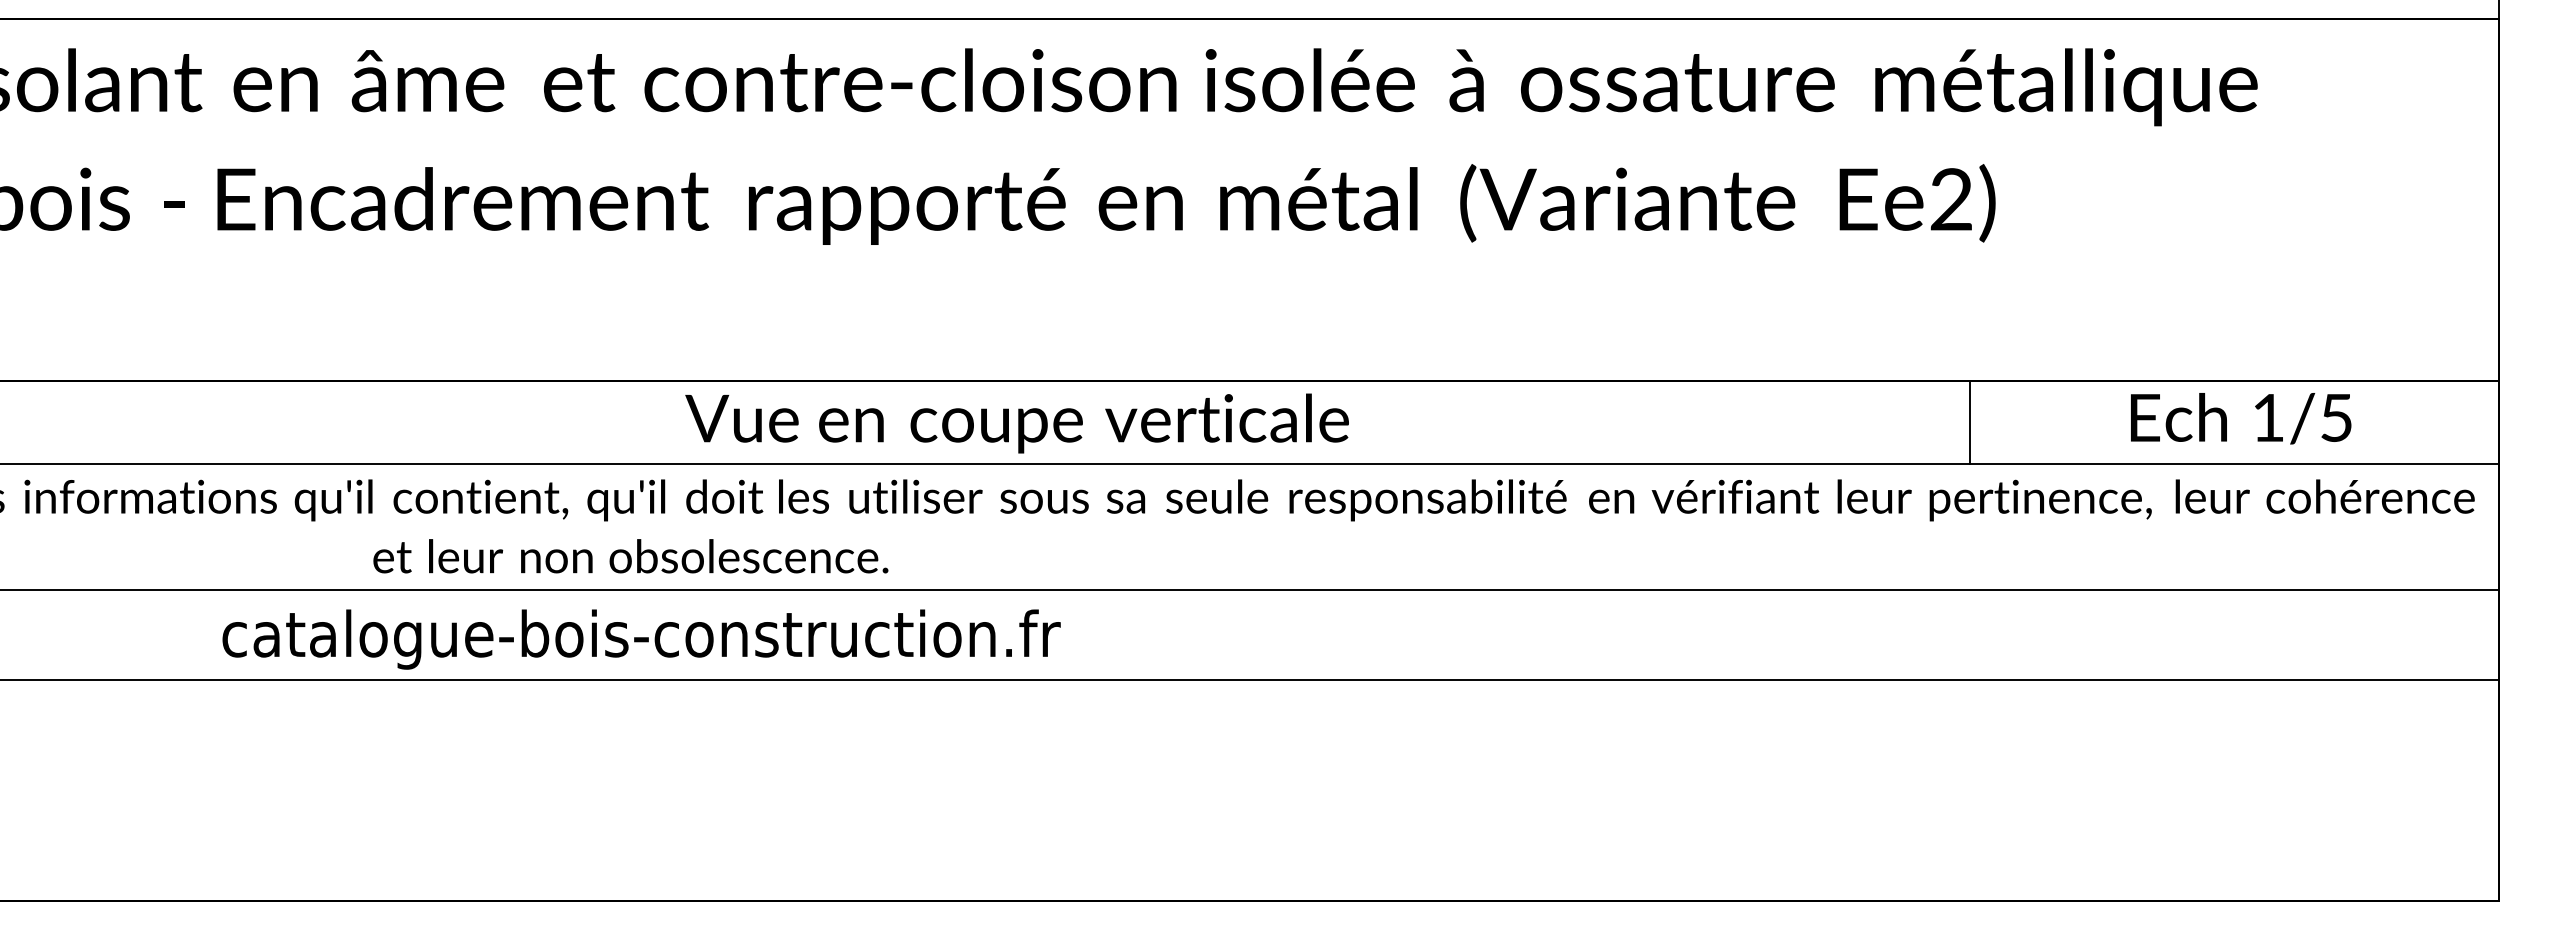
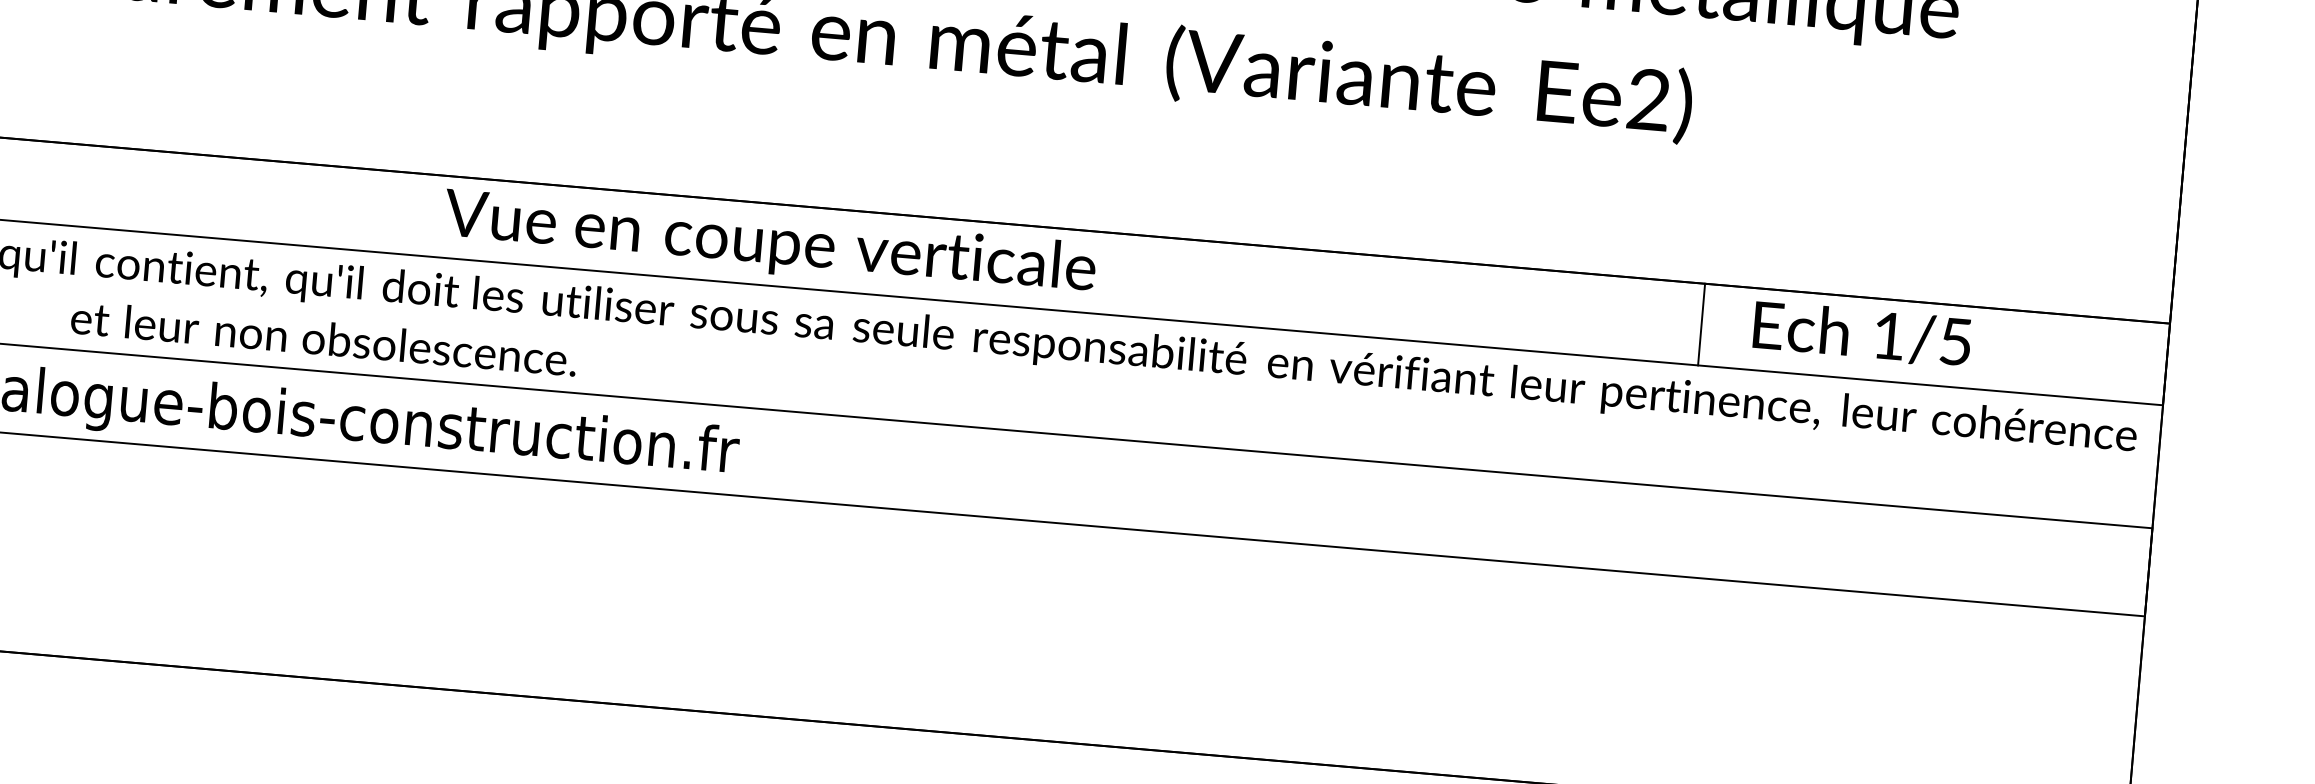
text: (2241, 418) -> (1862, 334), moved
line: (1969, 422) -> (1701, 324), moved
text: (1016, 423) -> (769, 244), moved

